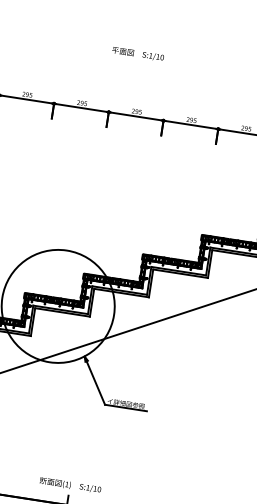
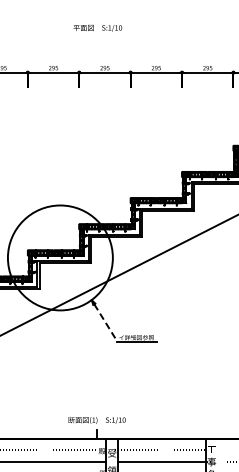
text: (137, 54) -> (97, 28), moved
line: (95, 382) -> (105, 322), solid -> dashed

